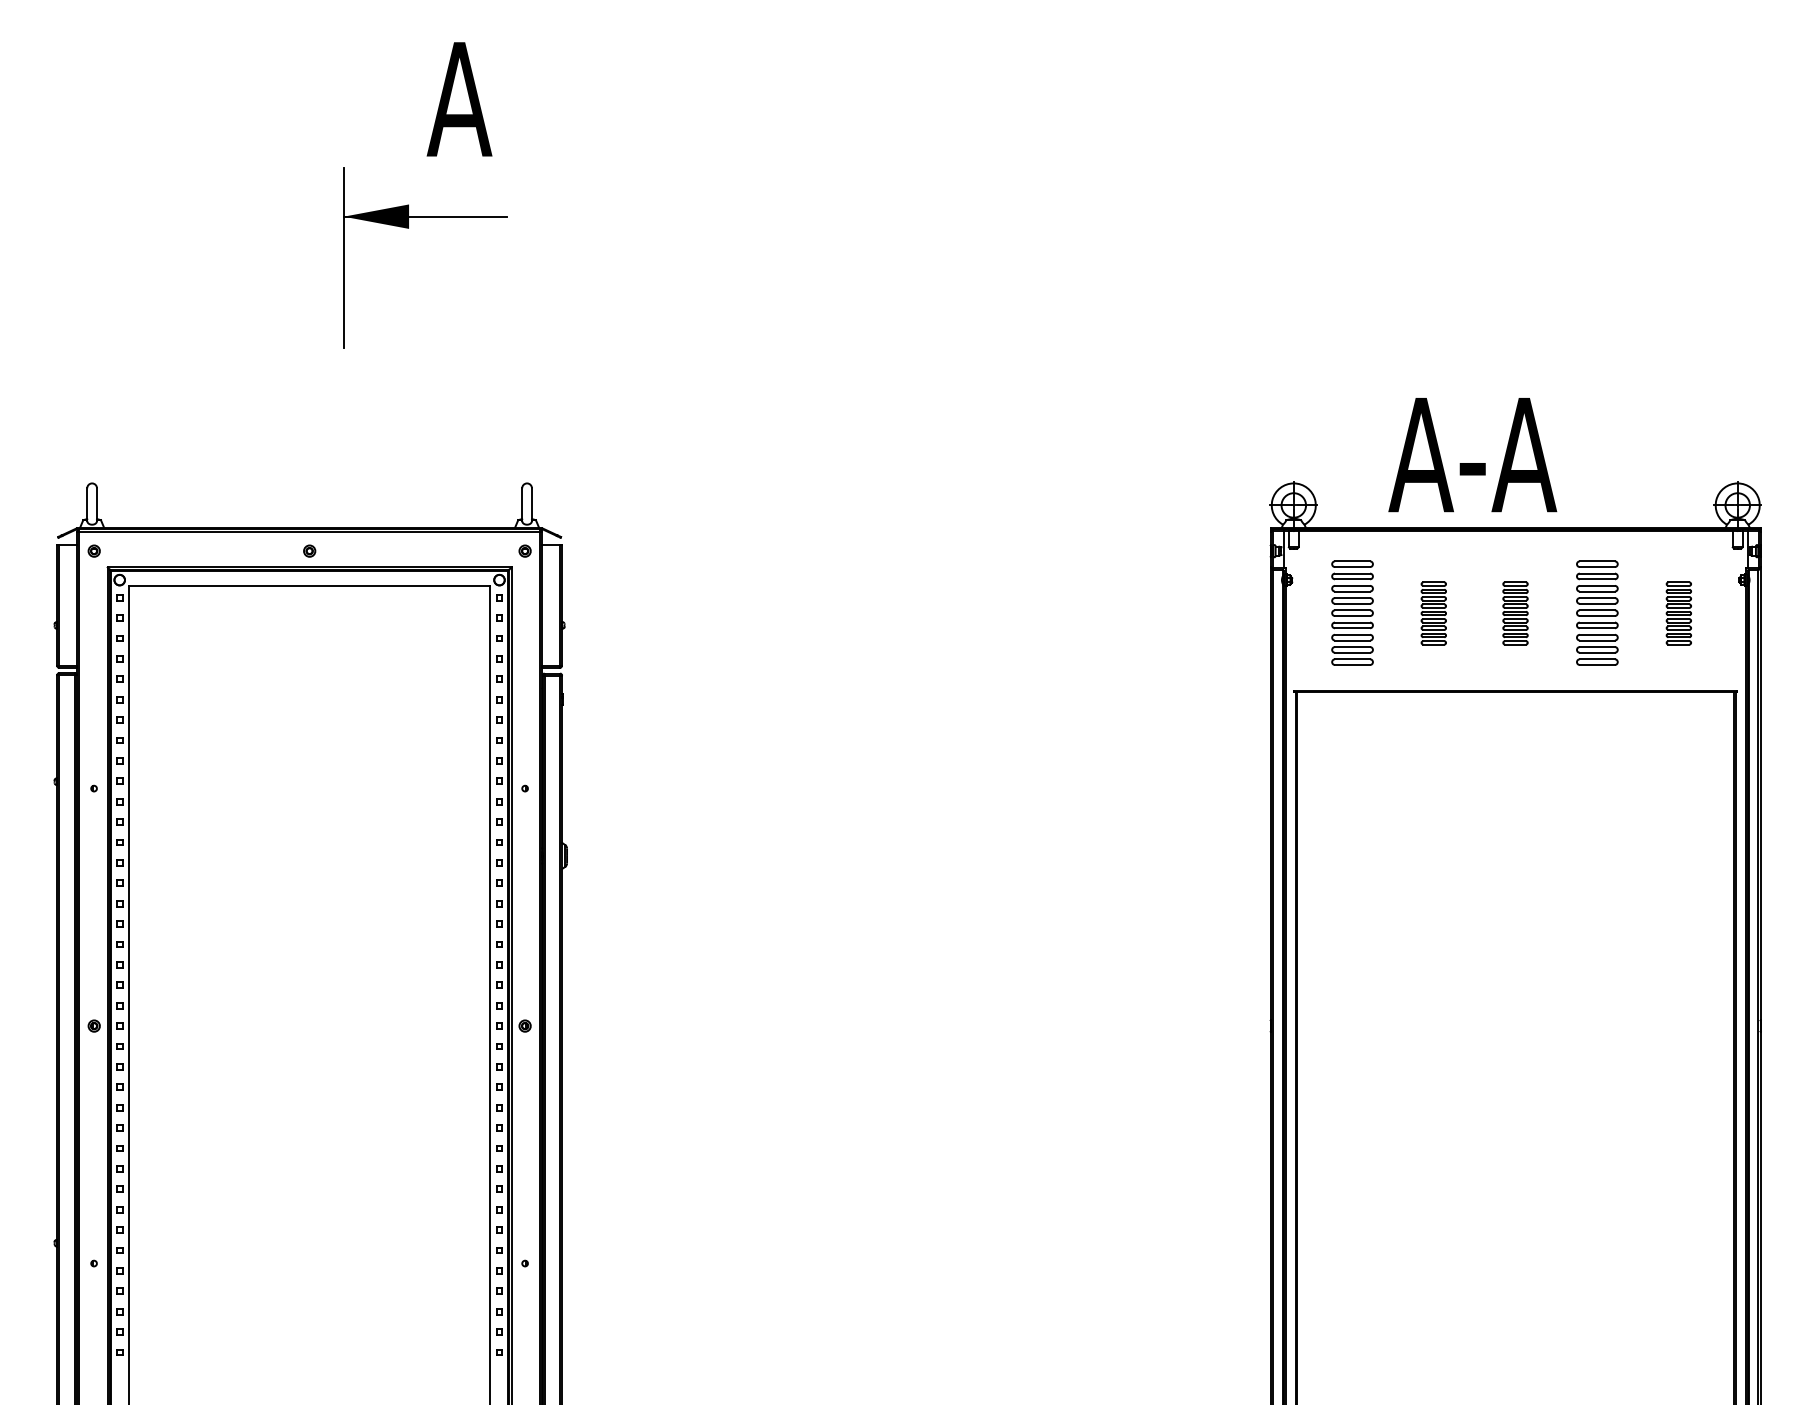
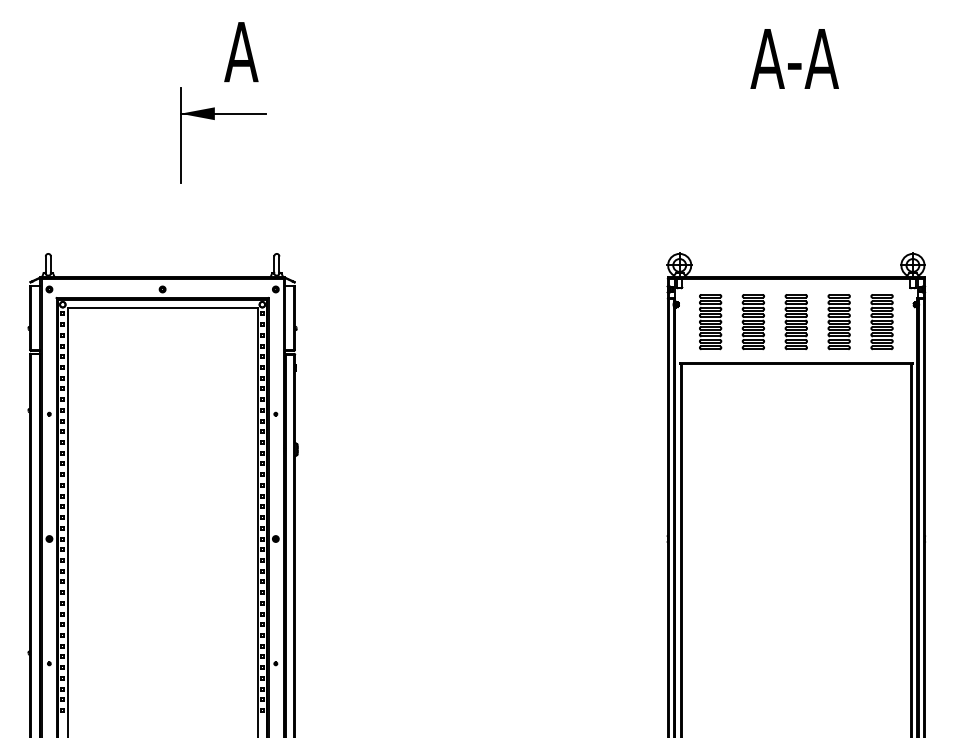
text: (1472, 454) -> (794, 58), moved
part: (1432, 613) -> (752, 322), size x1.67
part: (1514, 613) -> (795, 322), size x1.67
part: (1677, 613) -> (881, 322), size x1.67

